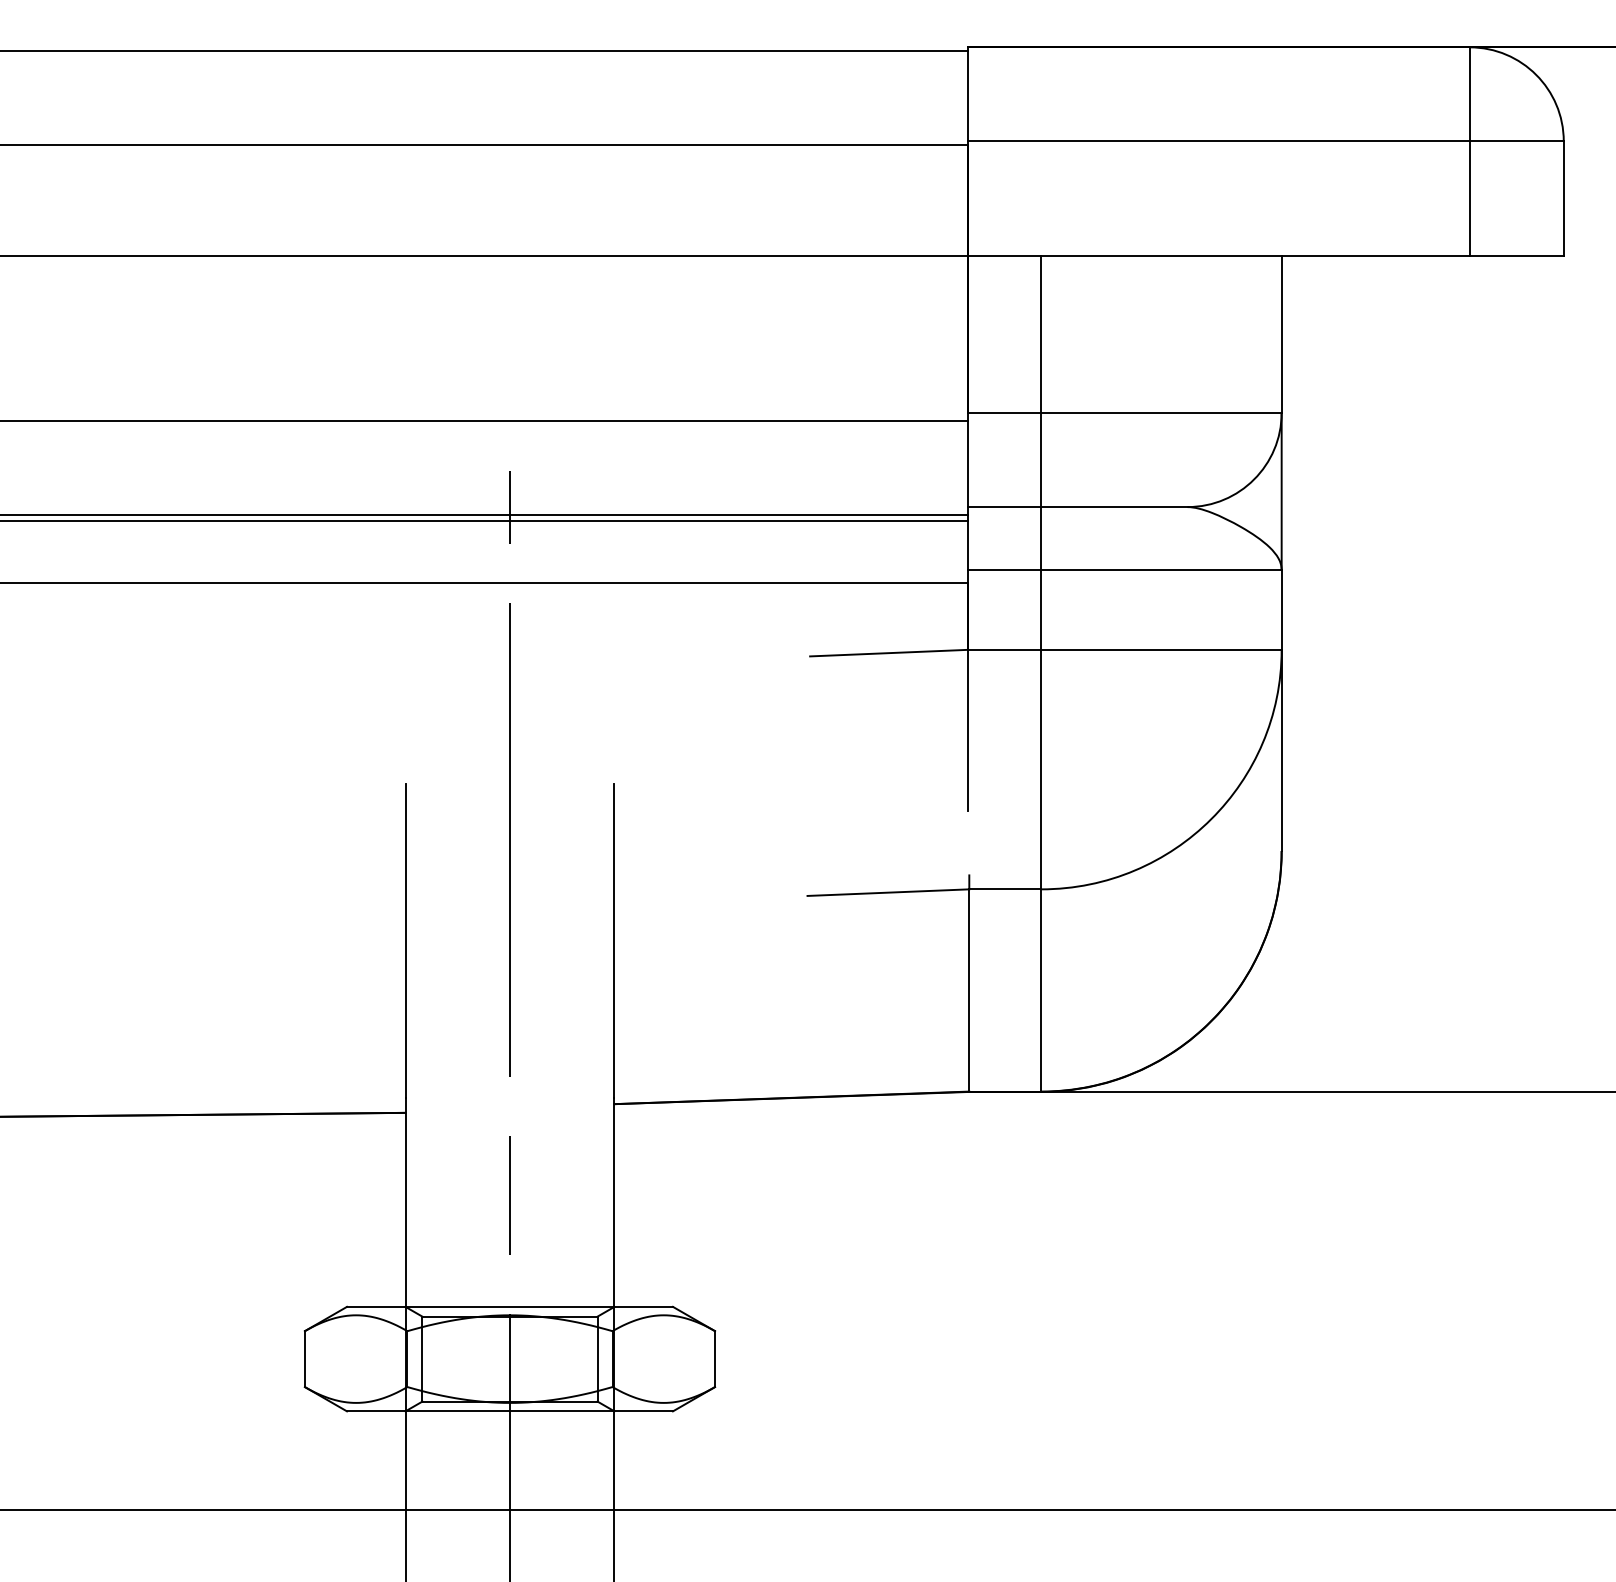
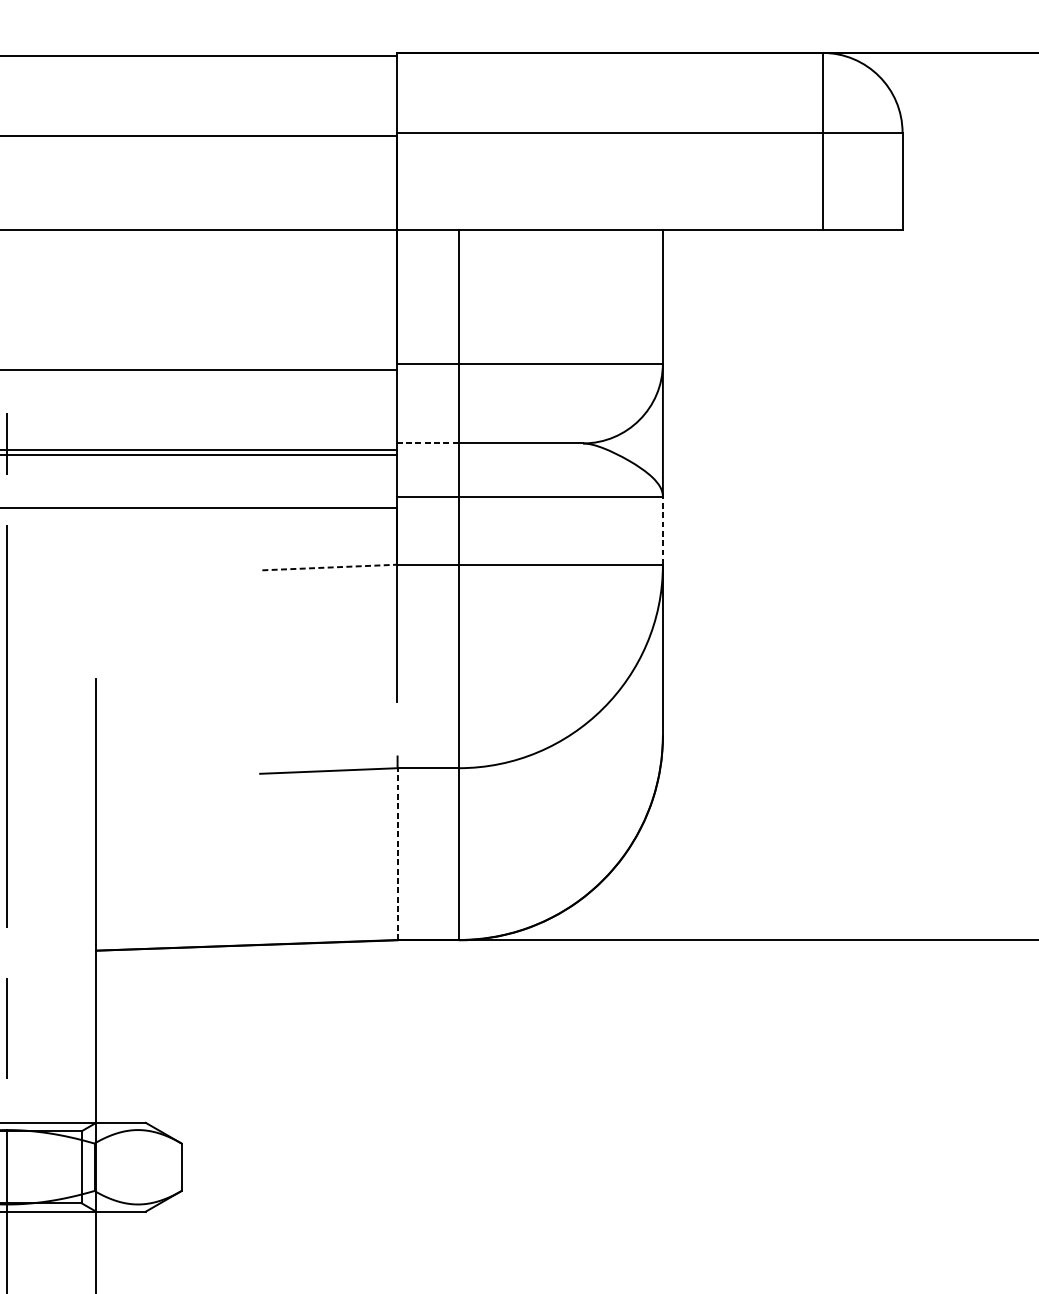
line: (1004, 507) -> (427, 443), solid -> dashed
line: (1281, 609) -> (662, 530), solid -> dashed
line: (889, 653) -> (329, 567), solid -> dashed
line: (969, 989) -> (397, 853), solid -> dashed

